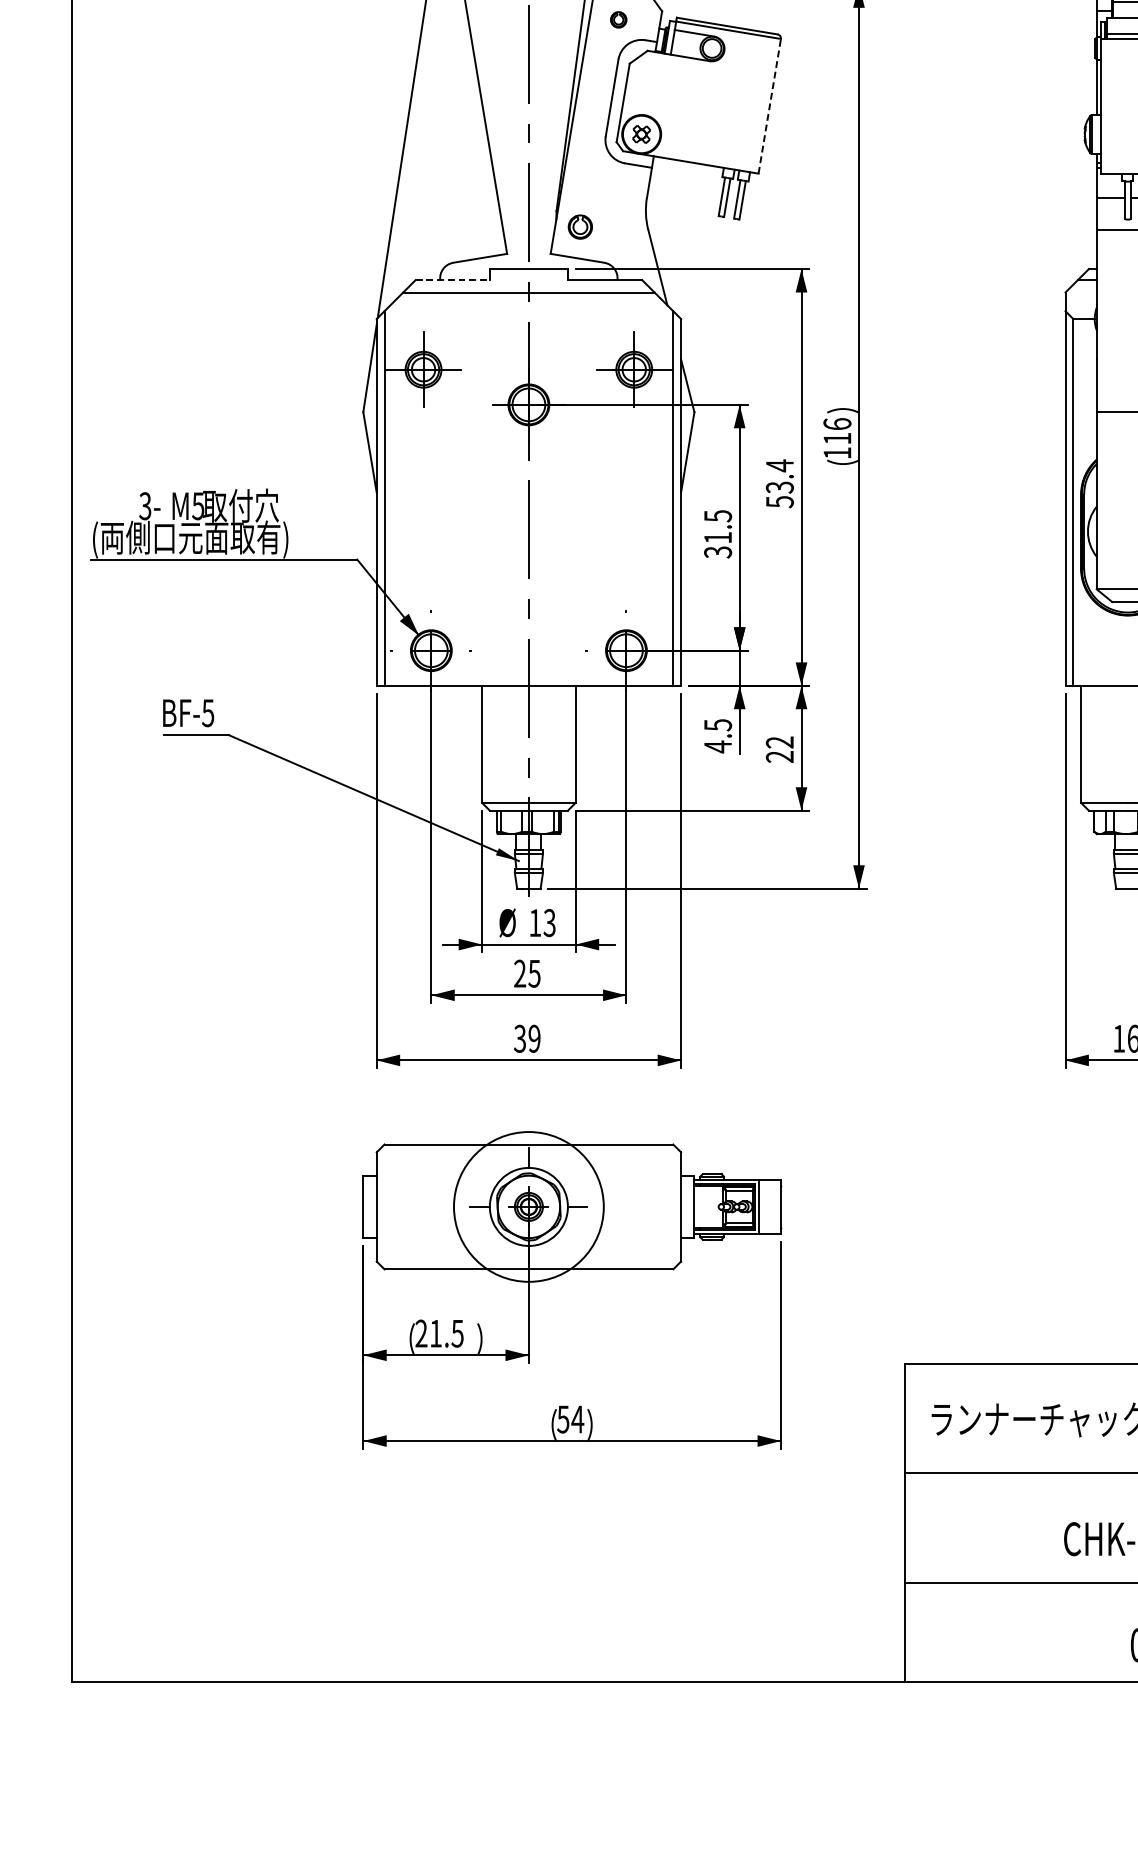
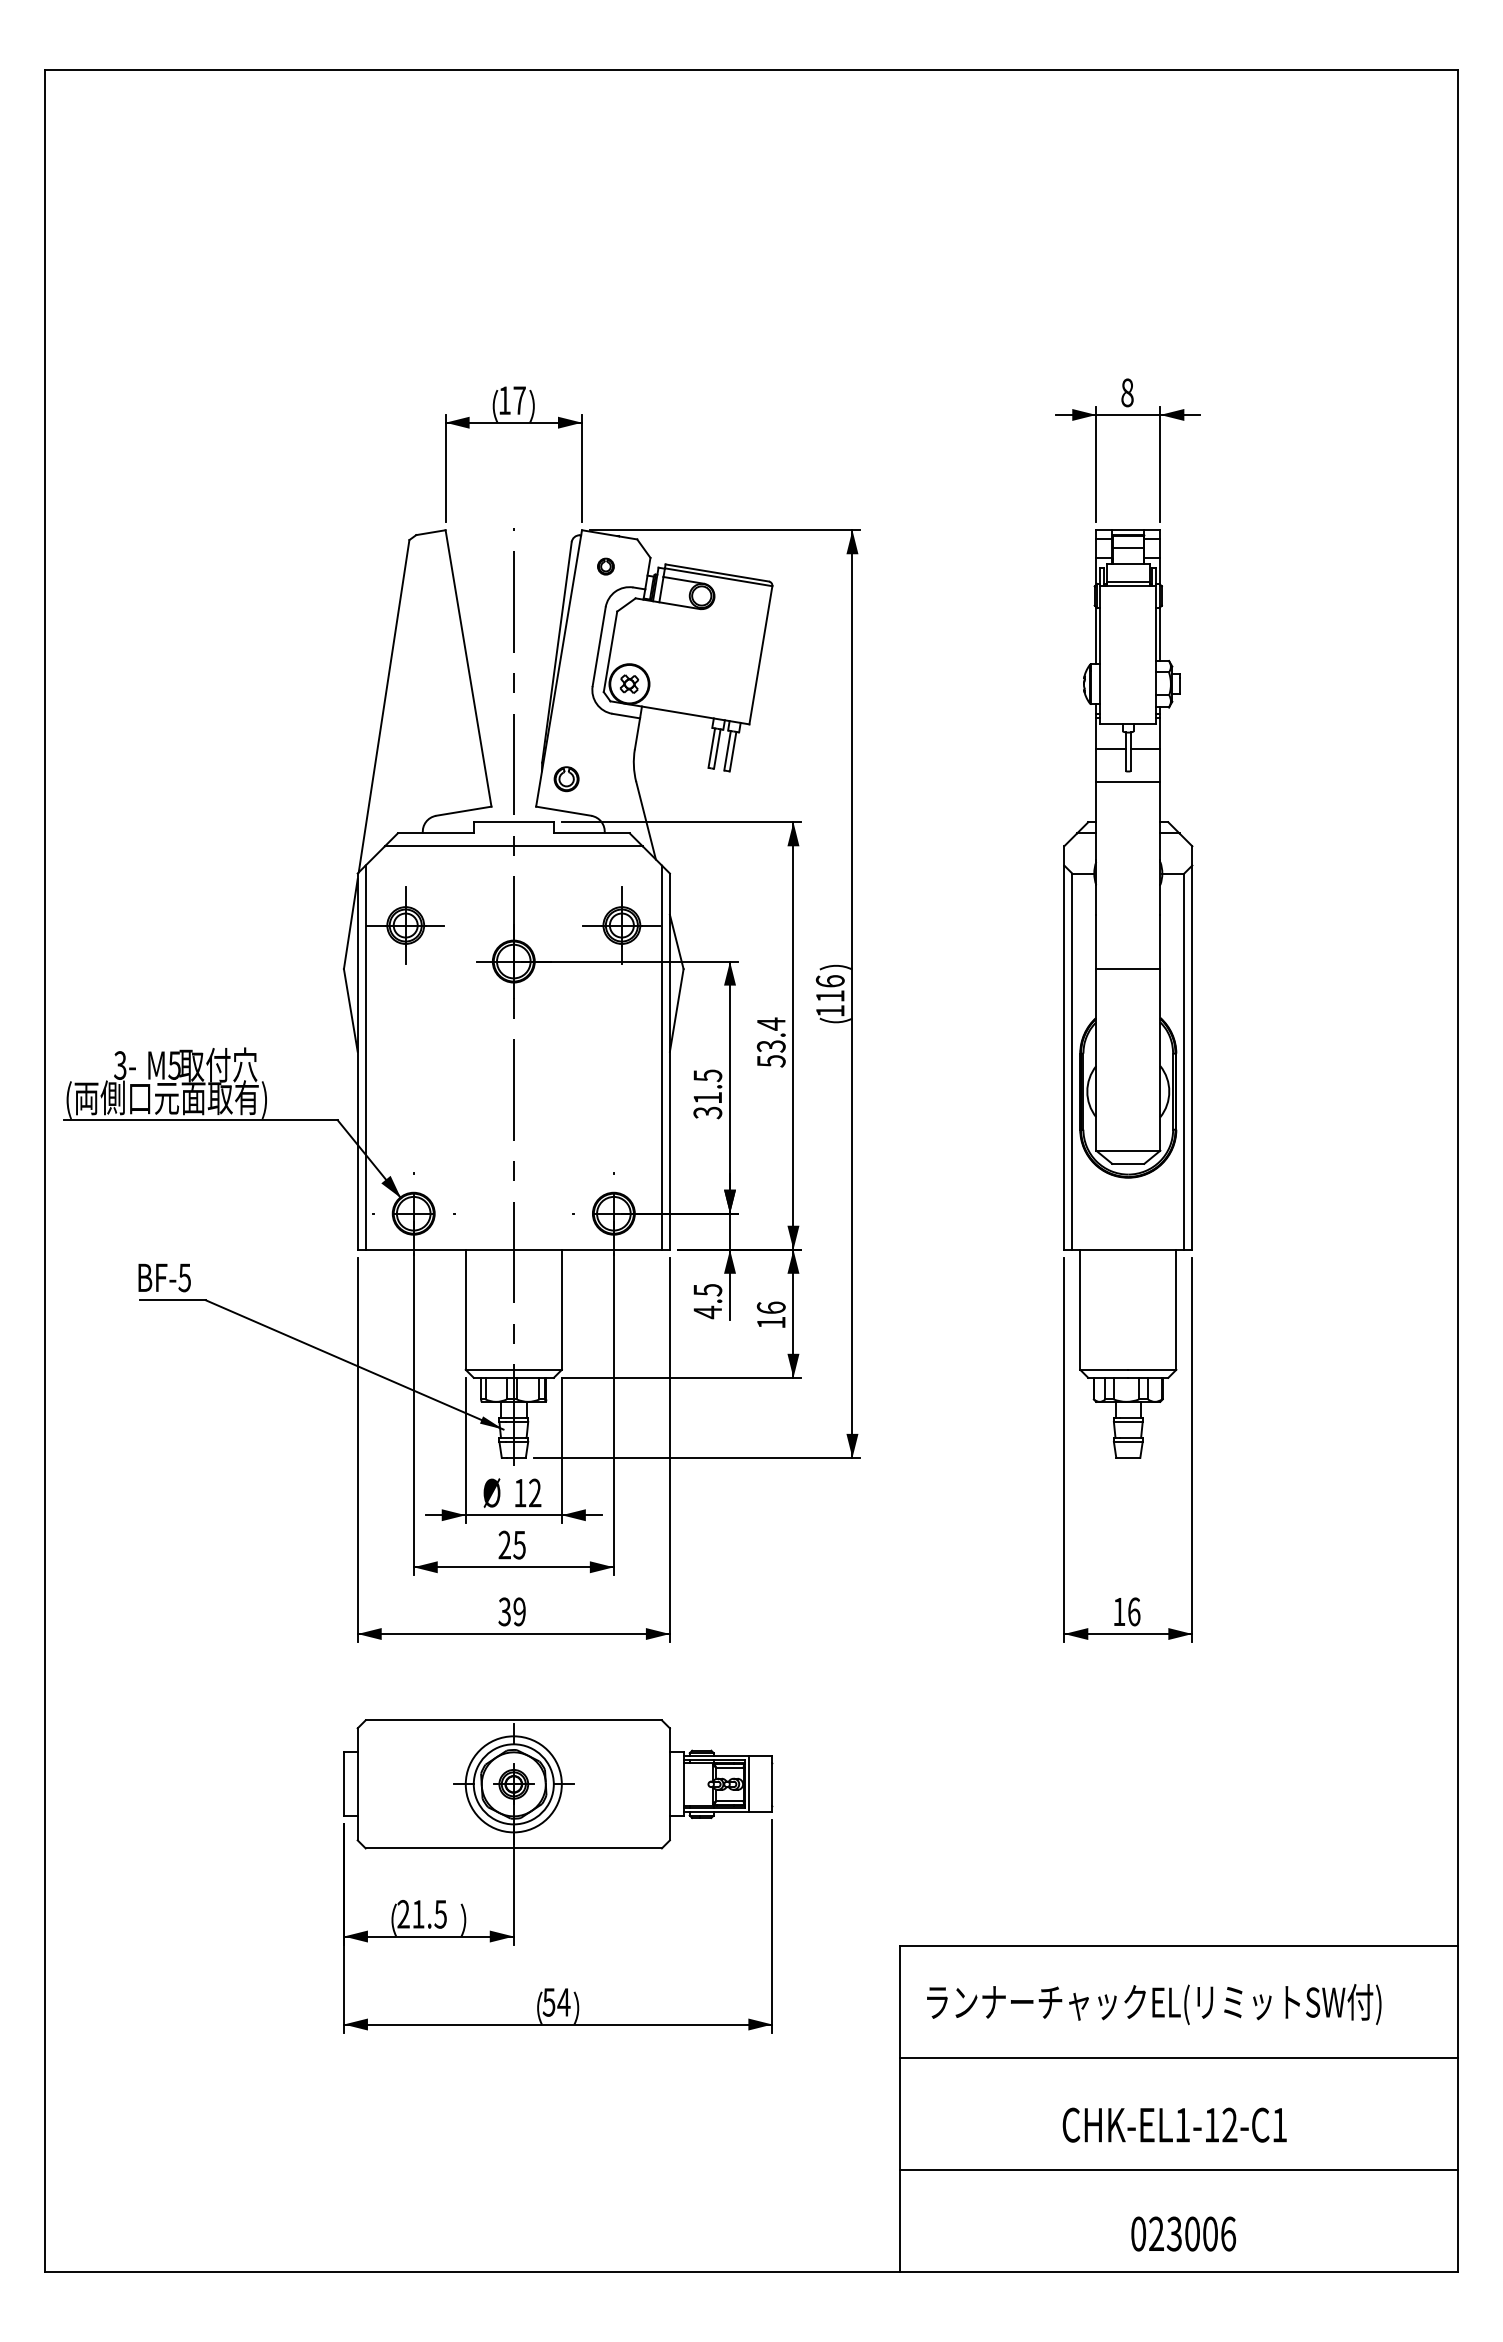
line: (769, 105) -> (760, 654), dashed -> solid
line: (453, 280) -> (436, 833), dashed -> solid
text: (779, 748) -> (770, 1314), 22 -> 16
text: (549, 923) -> (534, 1493), 13 -> 12
circle: (528, 1207) -> (513, 1784), size x0.62

